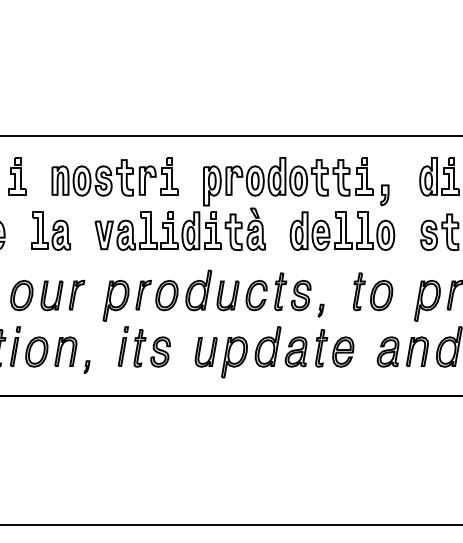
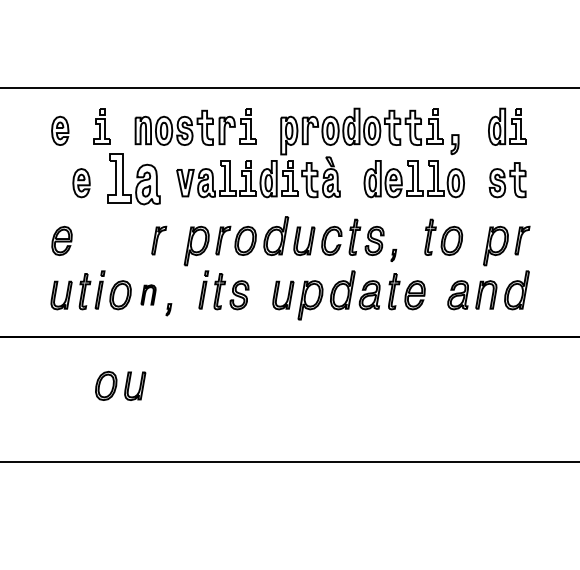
part: (51, 231) -> (134, 179), size x1.4
part: (36, 295) -> (120, 385), moved
part: (65, 351) -> (148, 294), size x0.7

